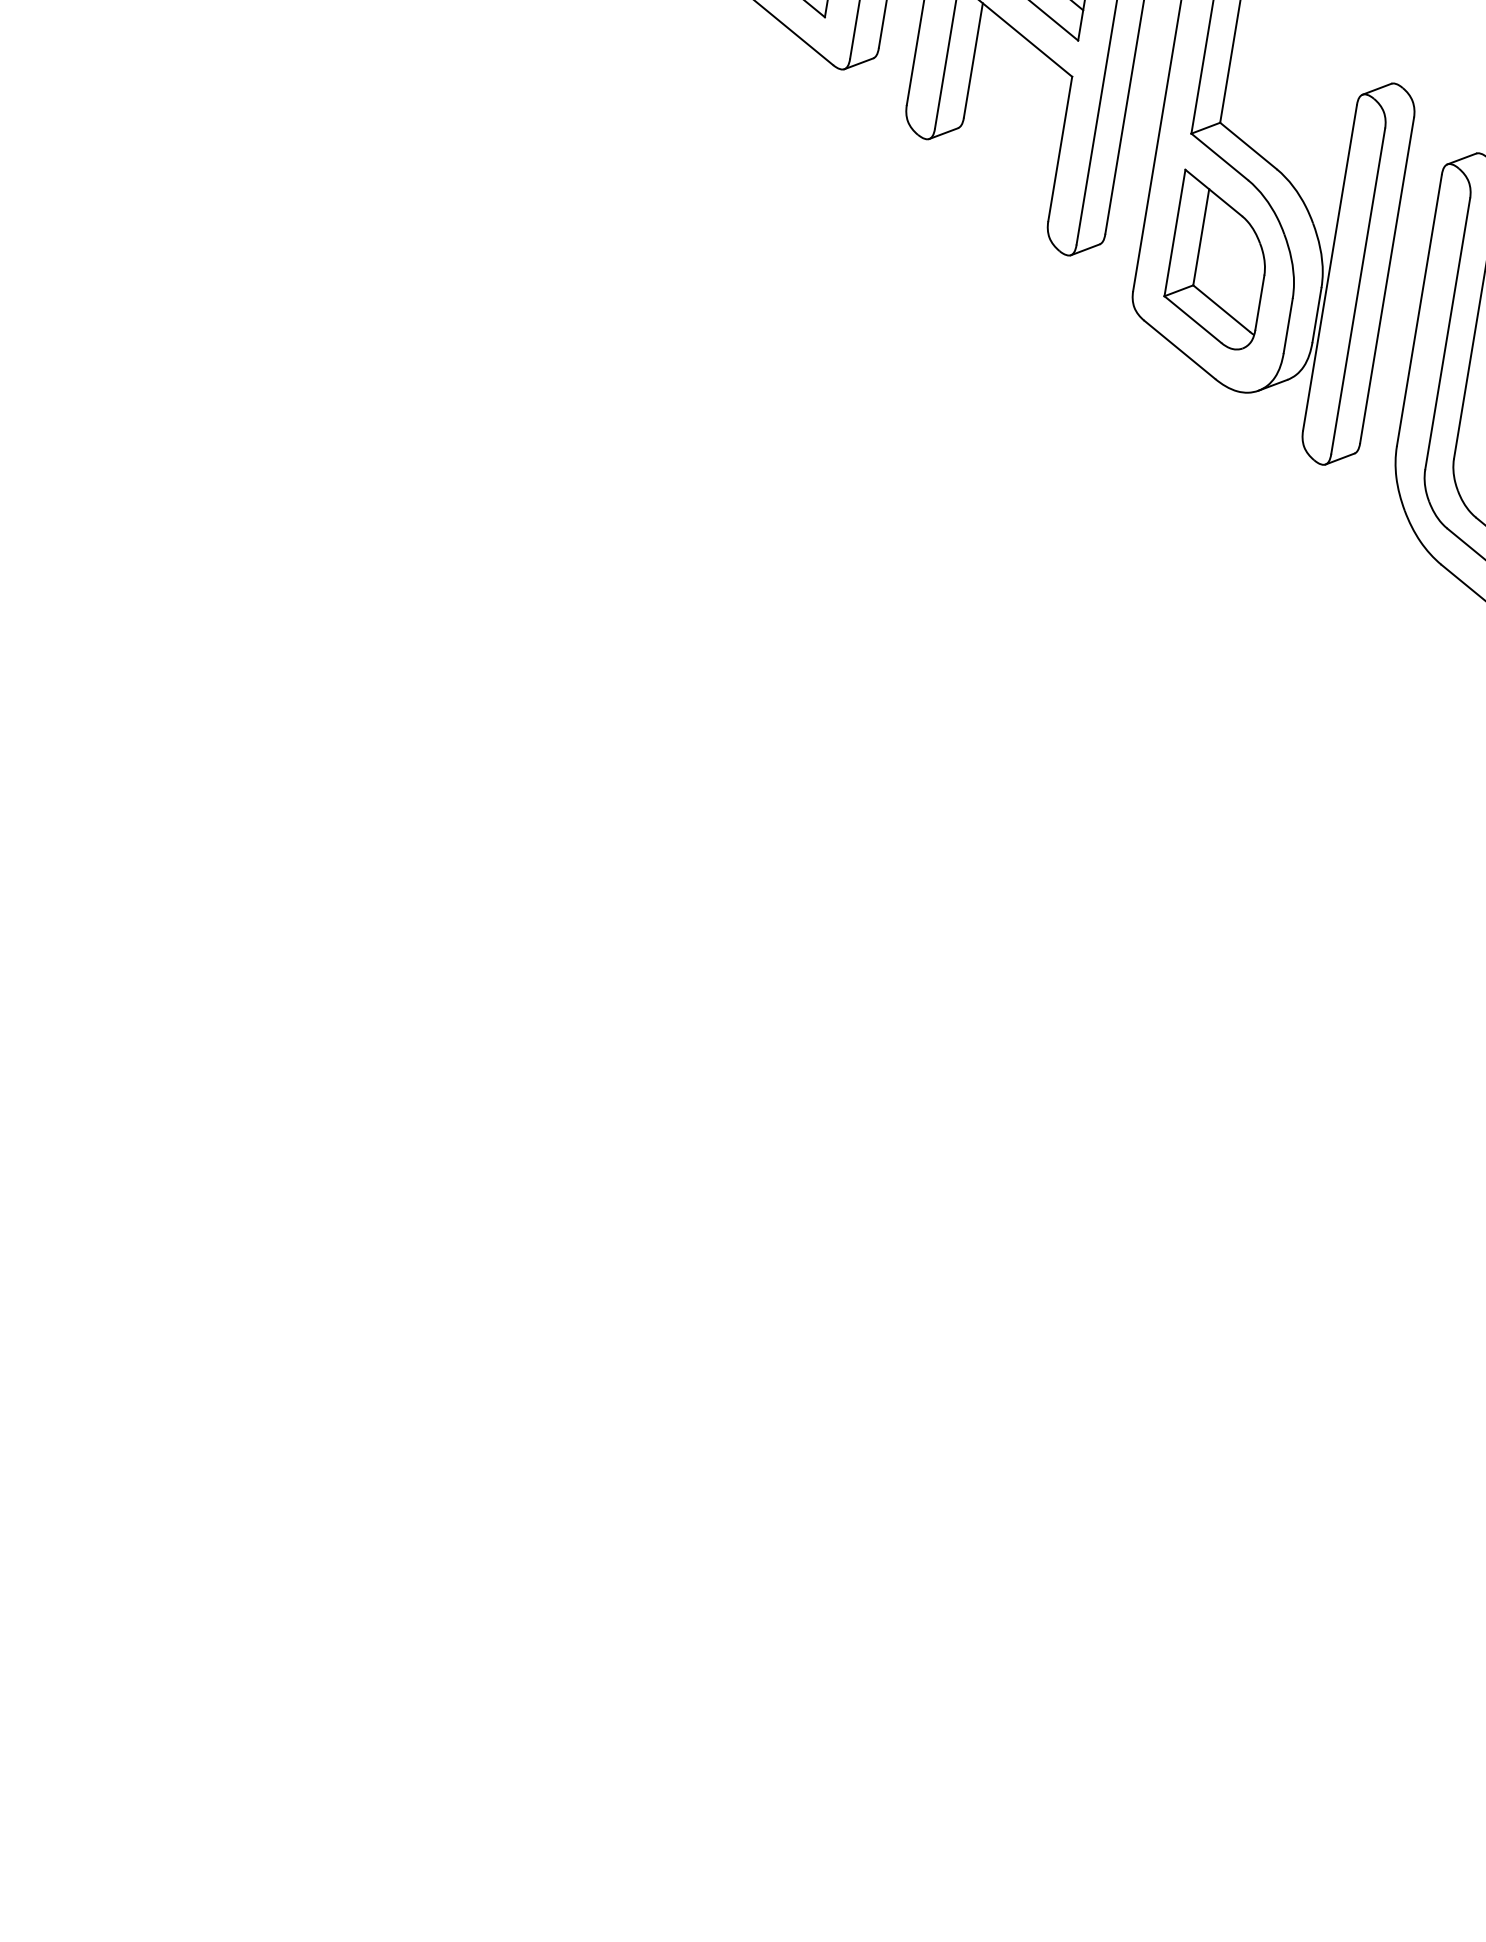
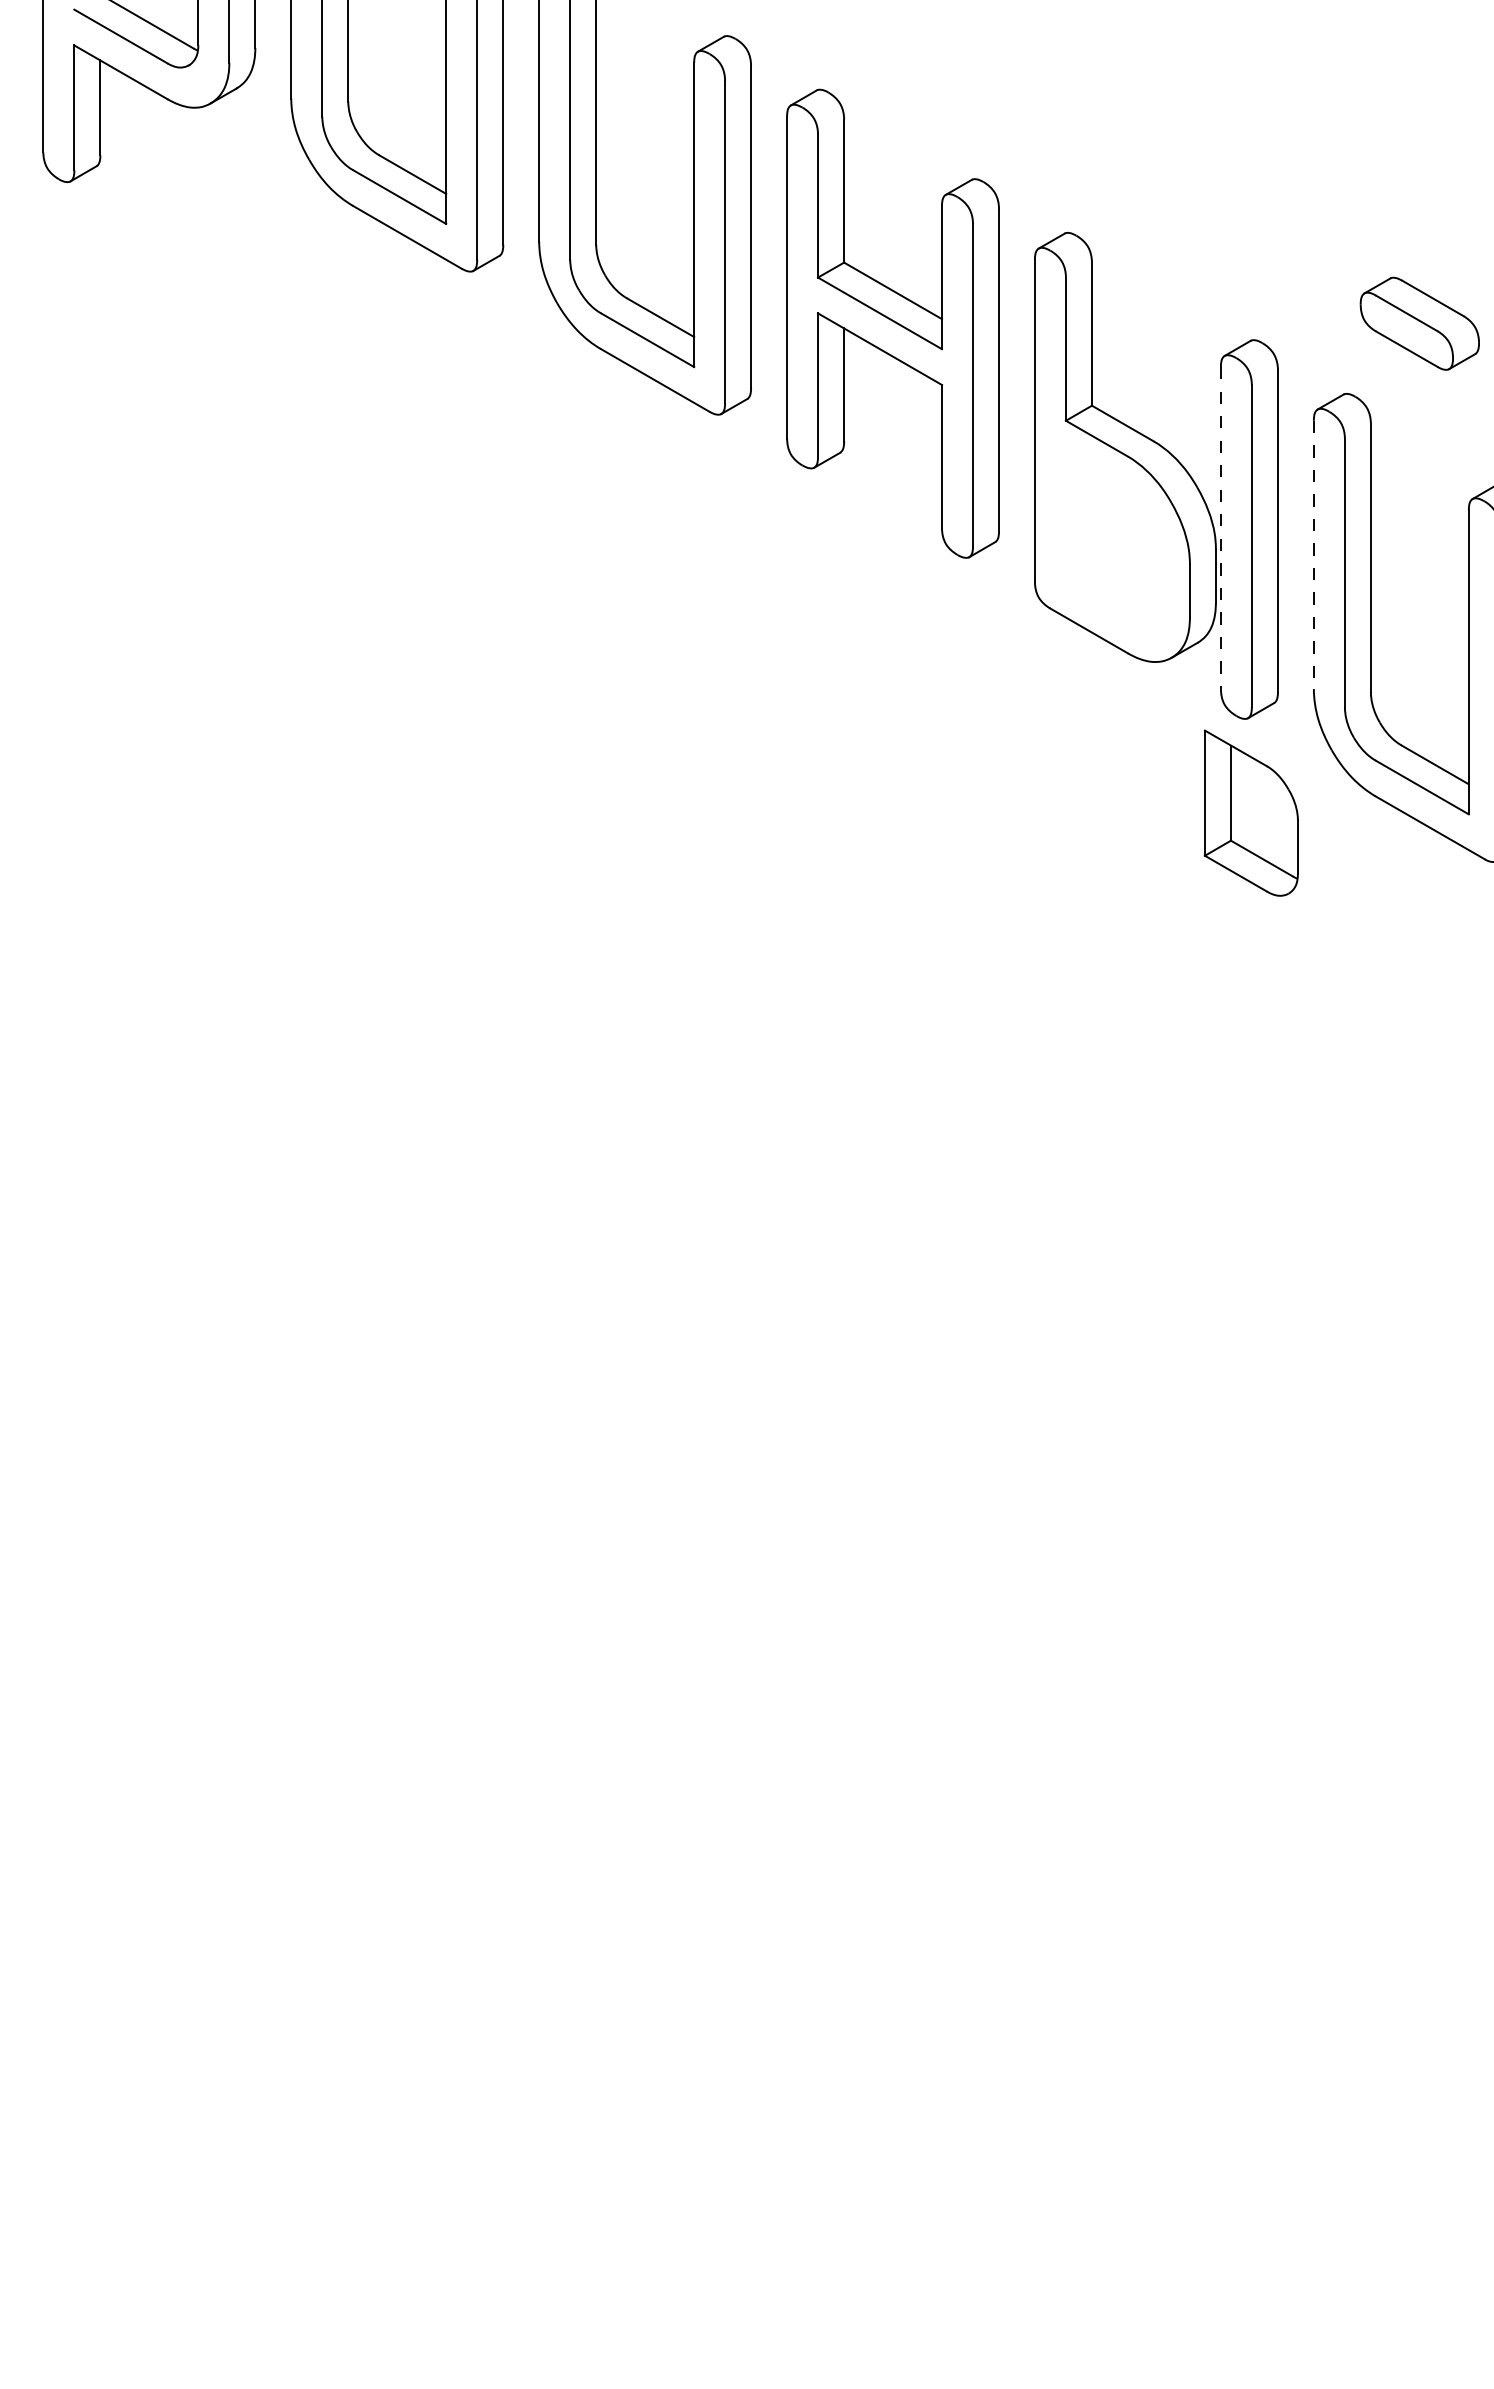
part: (1217, 260) -> (1250, 812), moved
line: (1329, 268) -> (1220, 528), solid -> dashed
line: (1418, 311) -> (1313, 555), solid -> dashed

